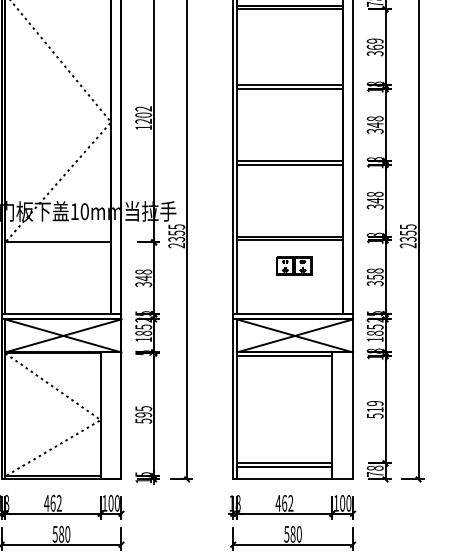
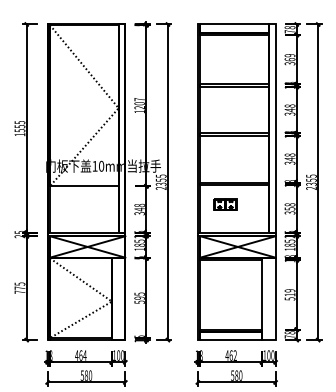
text: (143, 108) -> (139, 99), 1202 -> 1207
part: (294, 265) -> (225, 204), moved
text: (58, 503) -> (84, 355), 462 -> 464

